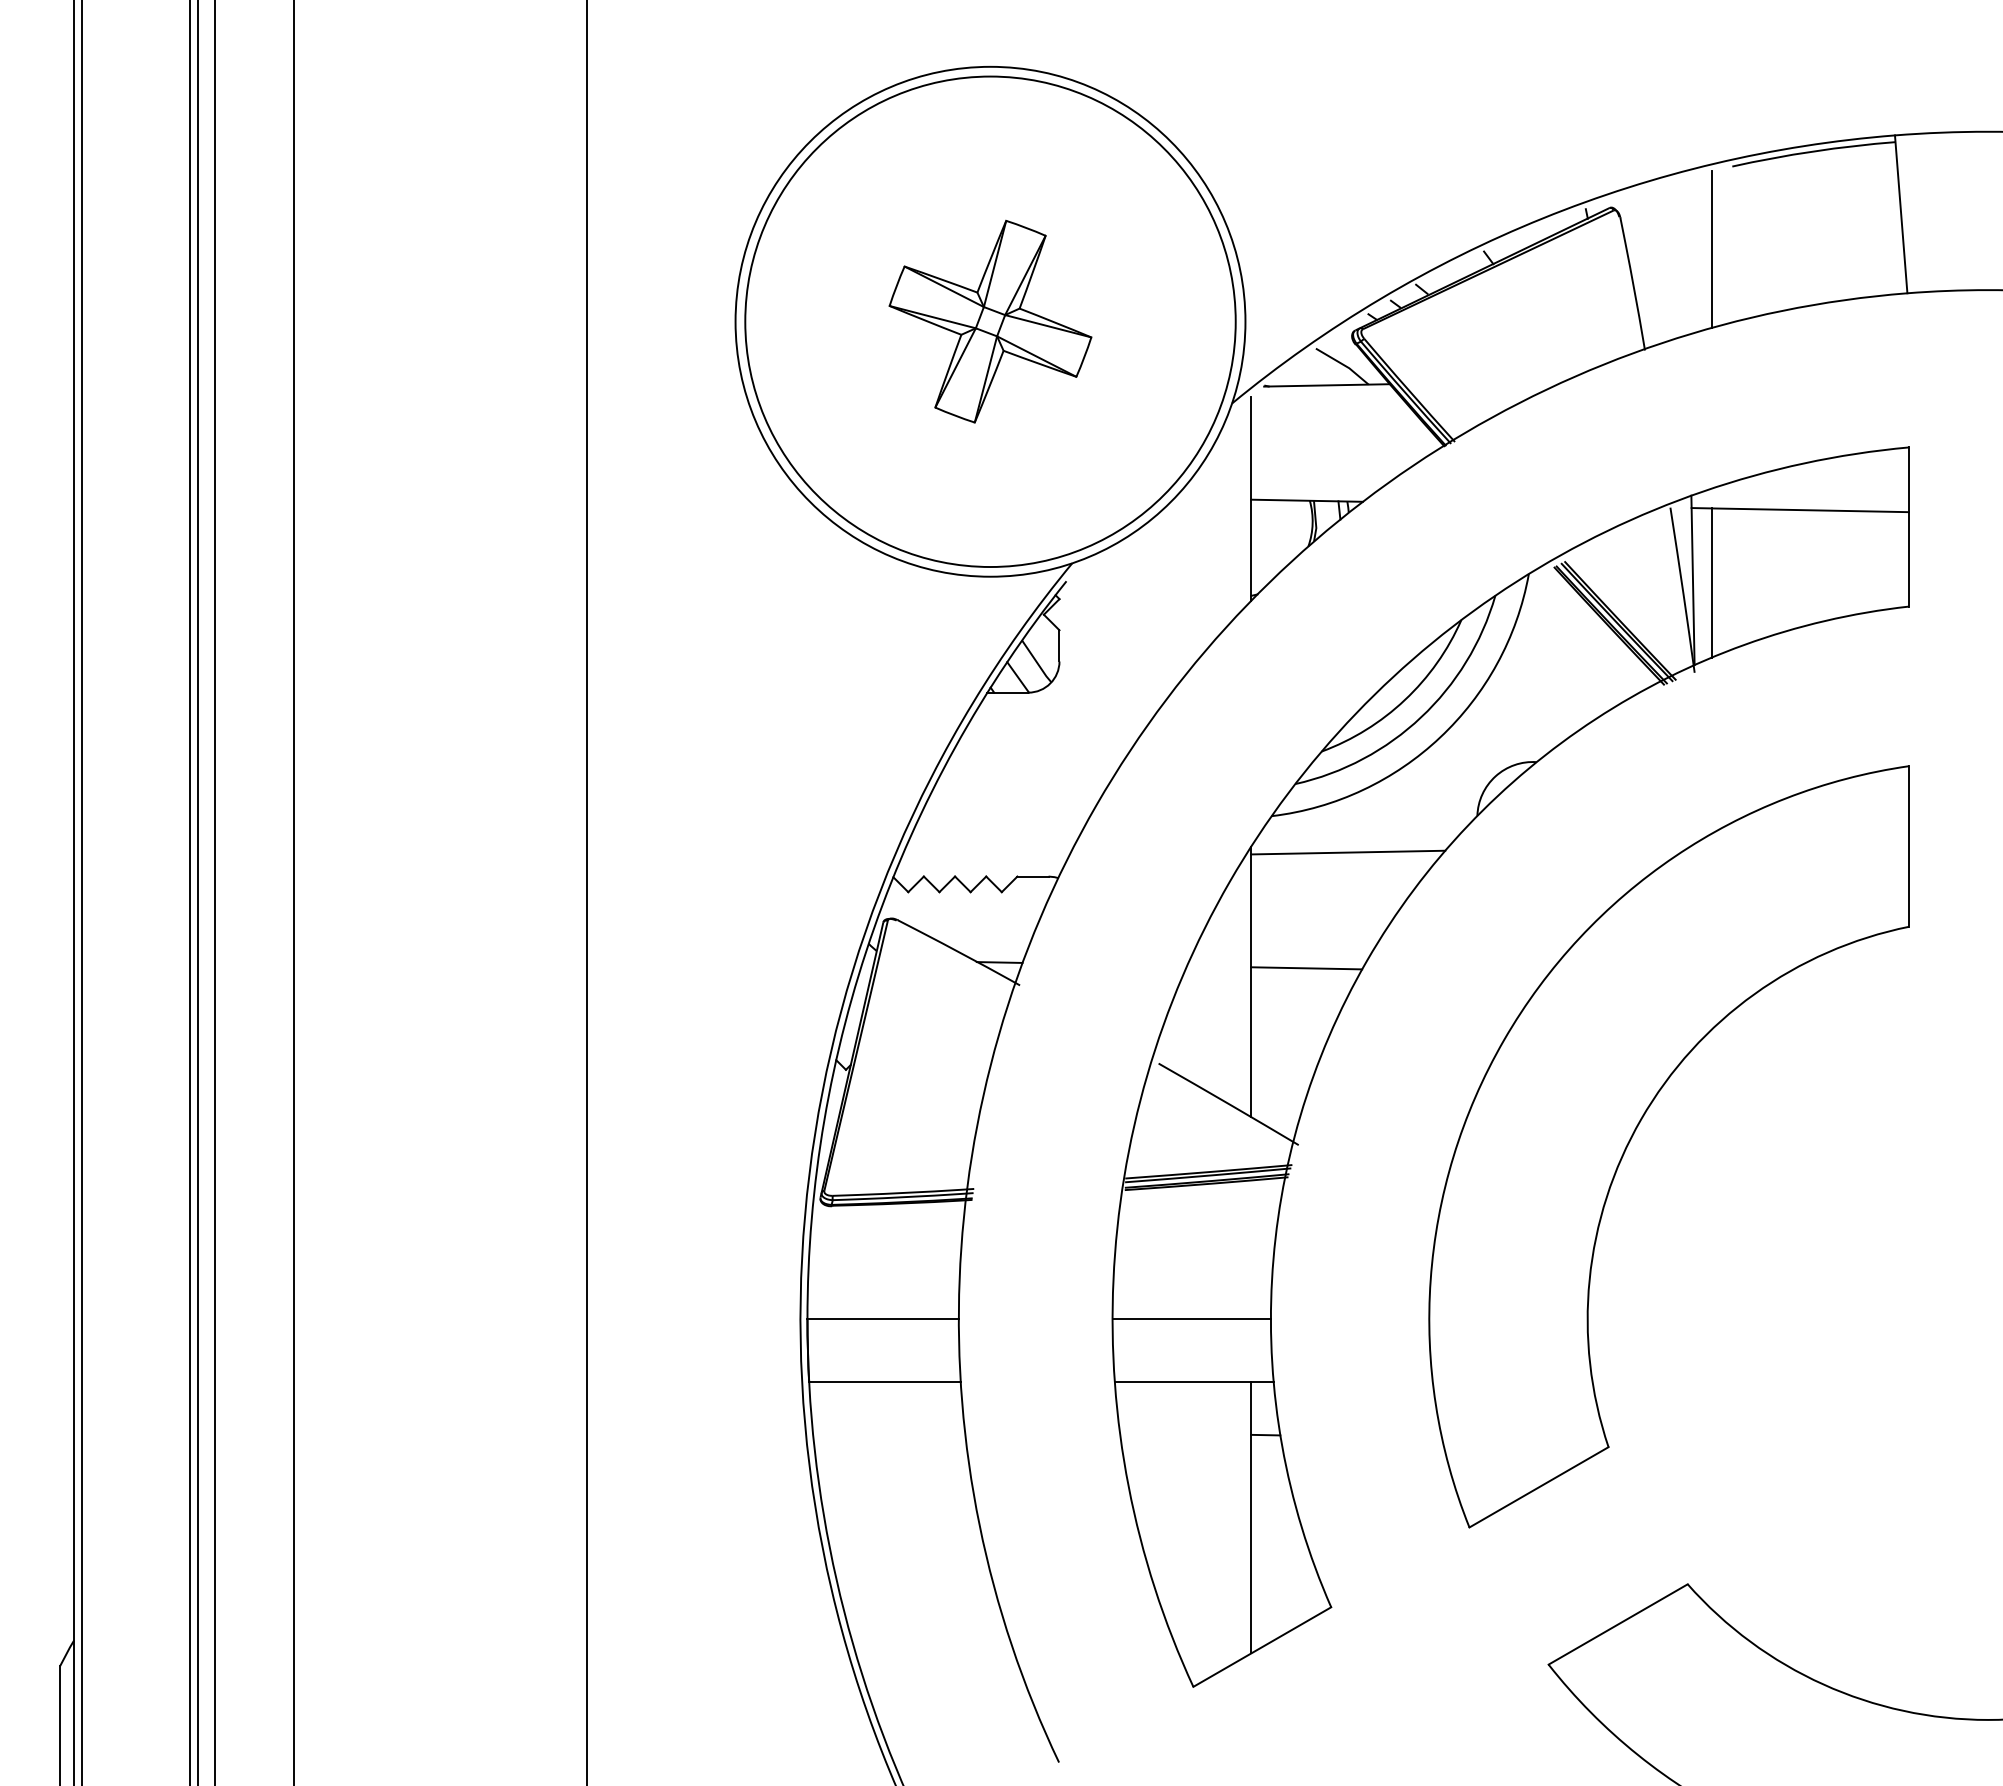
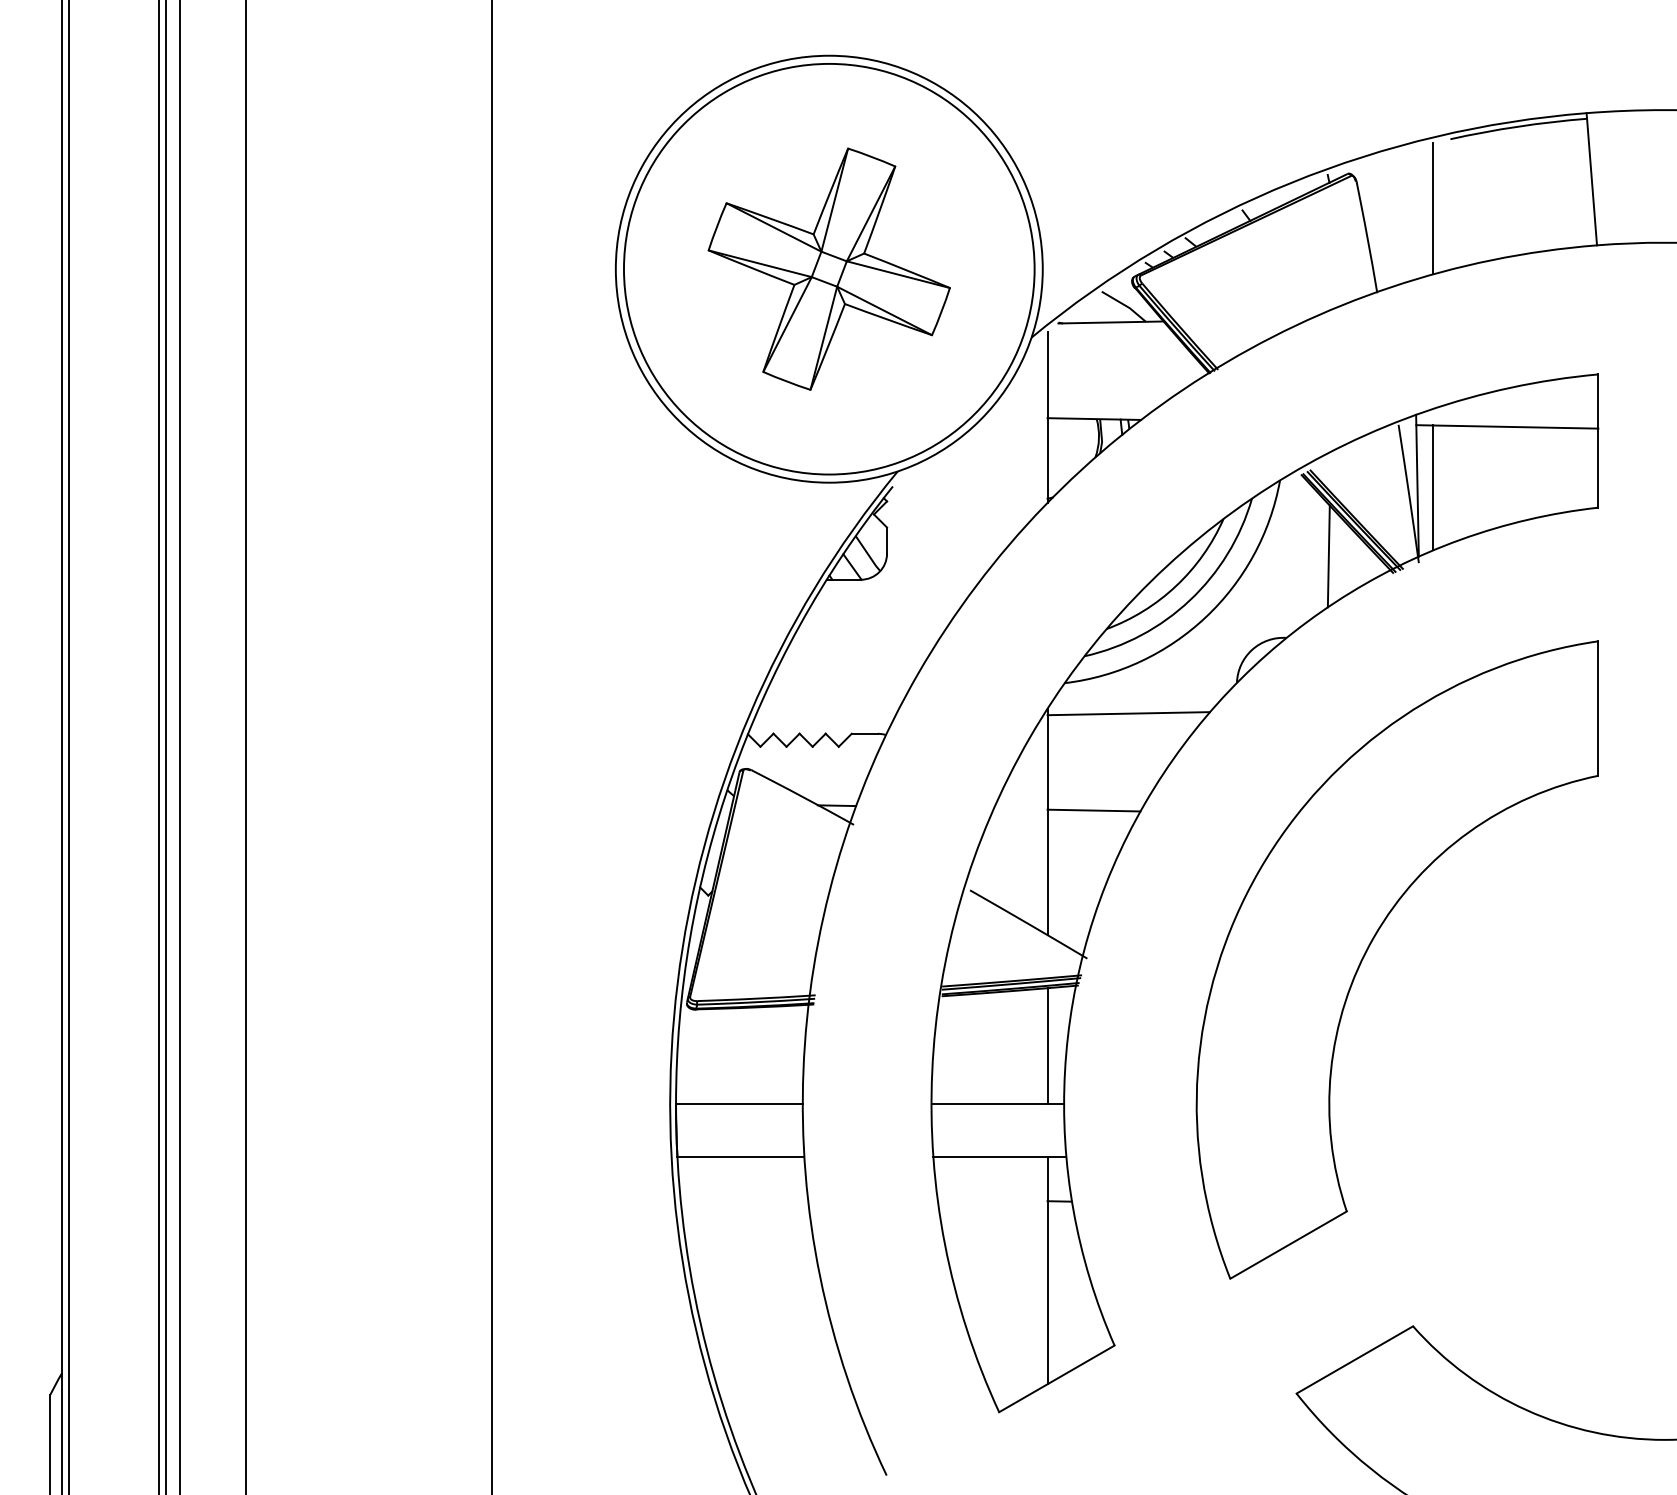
part: (990, 321) -> (829, 268), size x1.43
line: (1586, 664) -> (1328, 556), added
line: (1251, 1249) -> (1047, 1045), added

